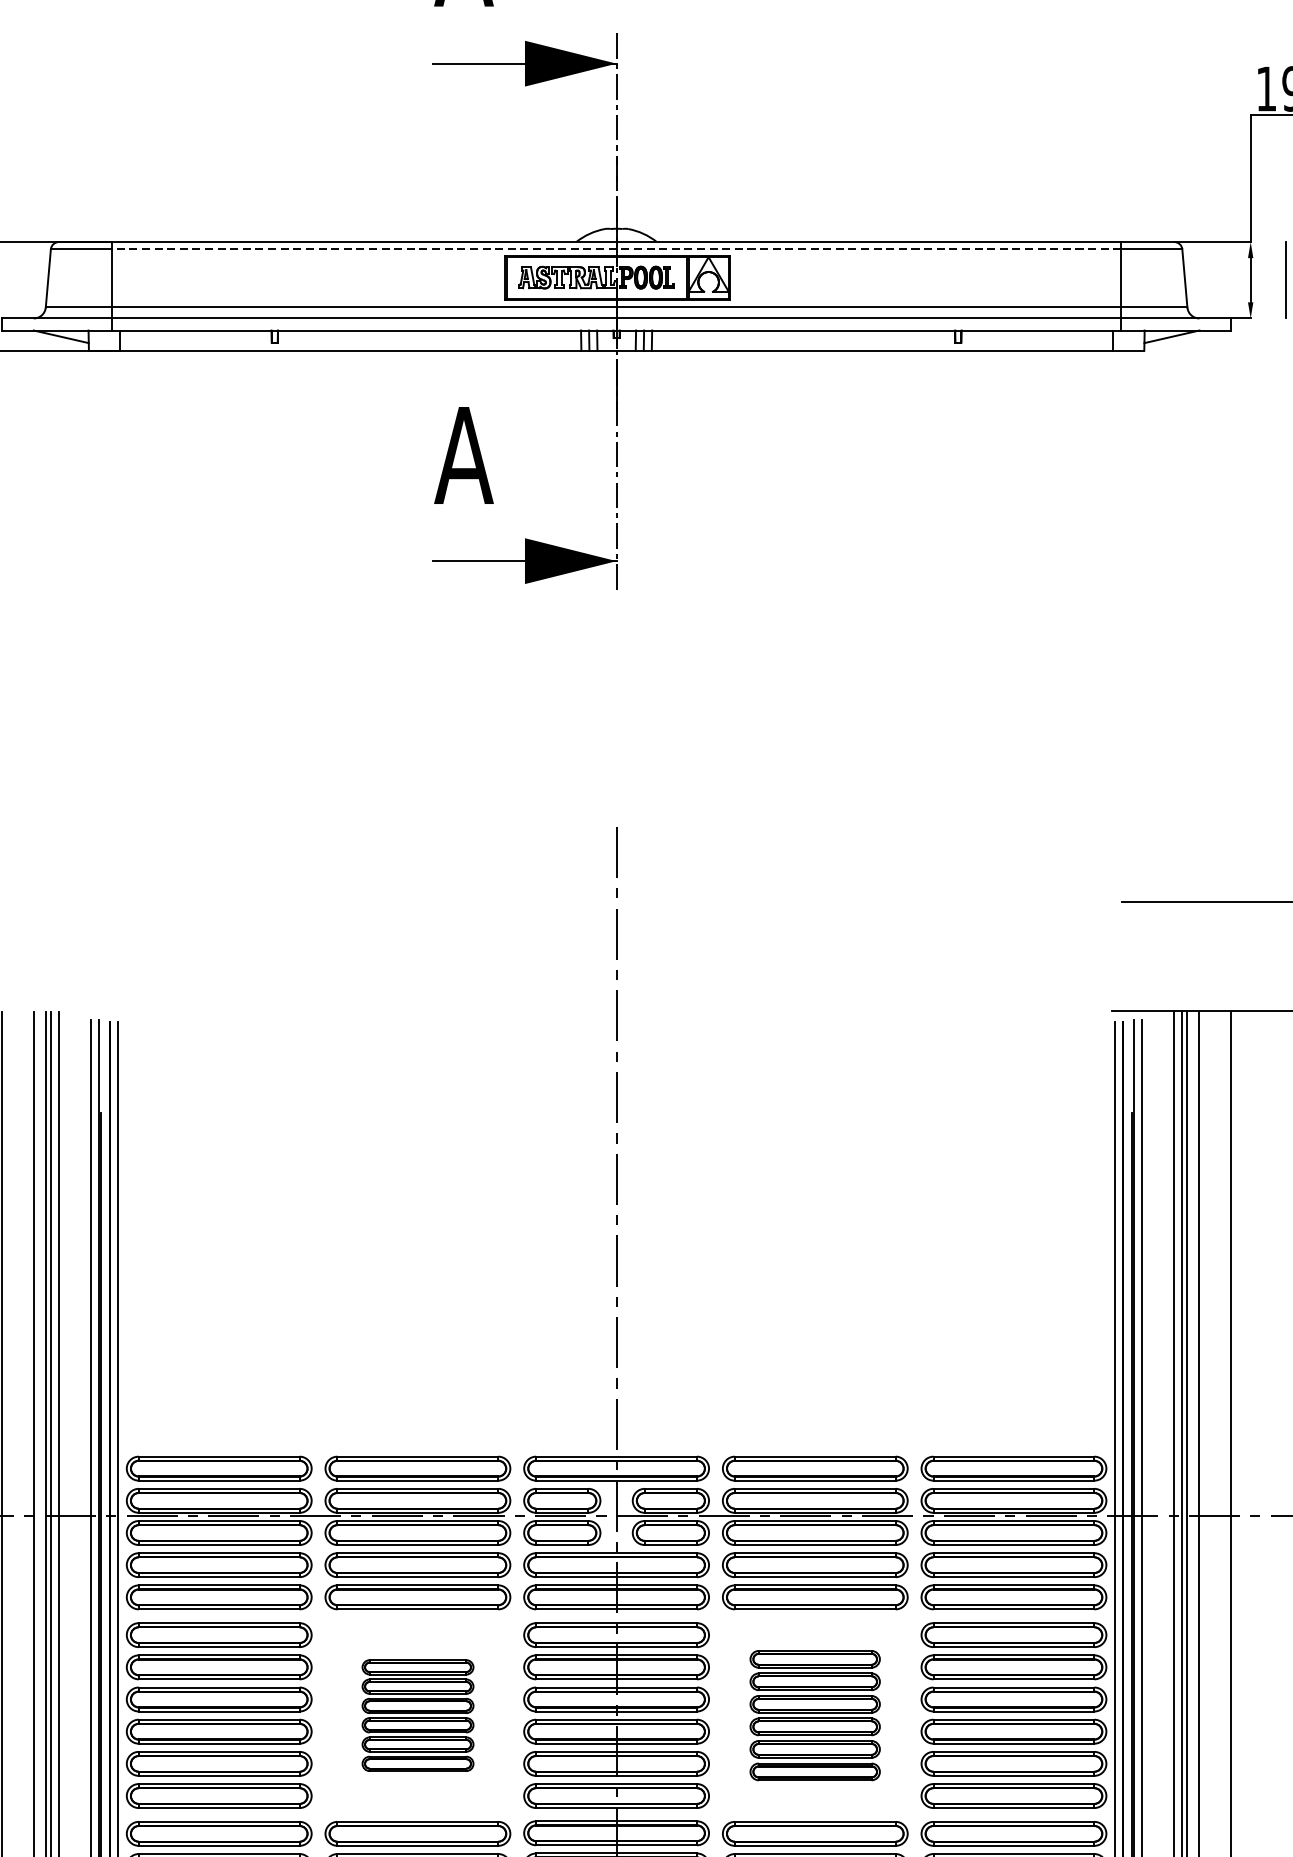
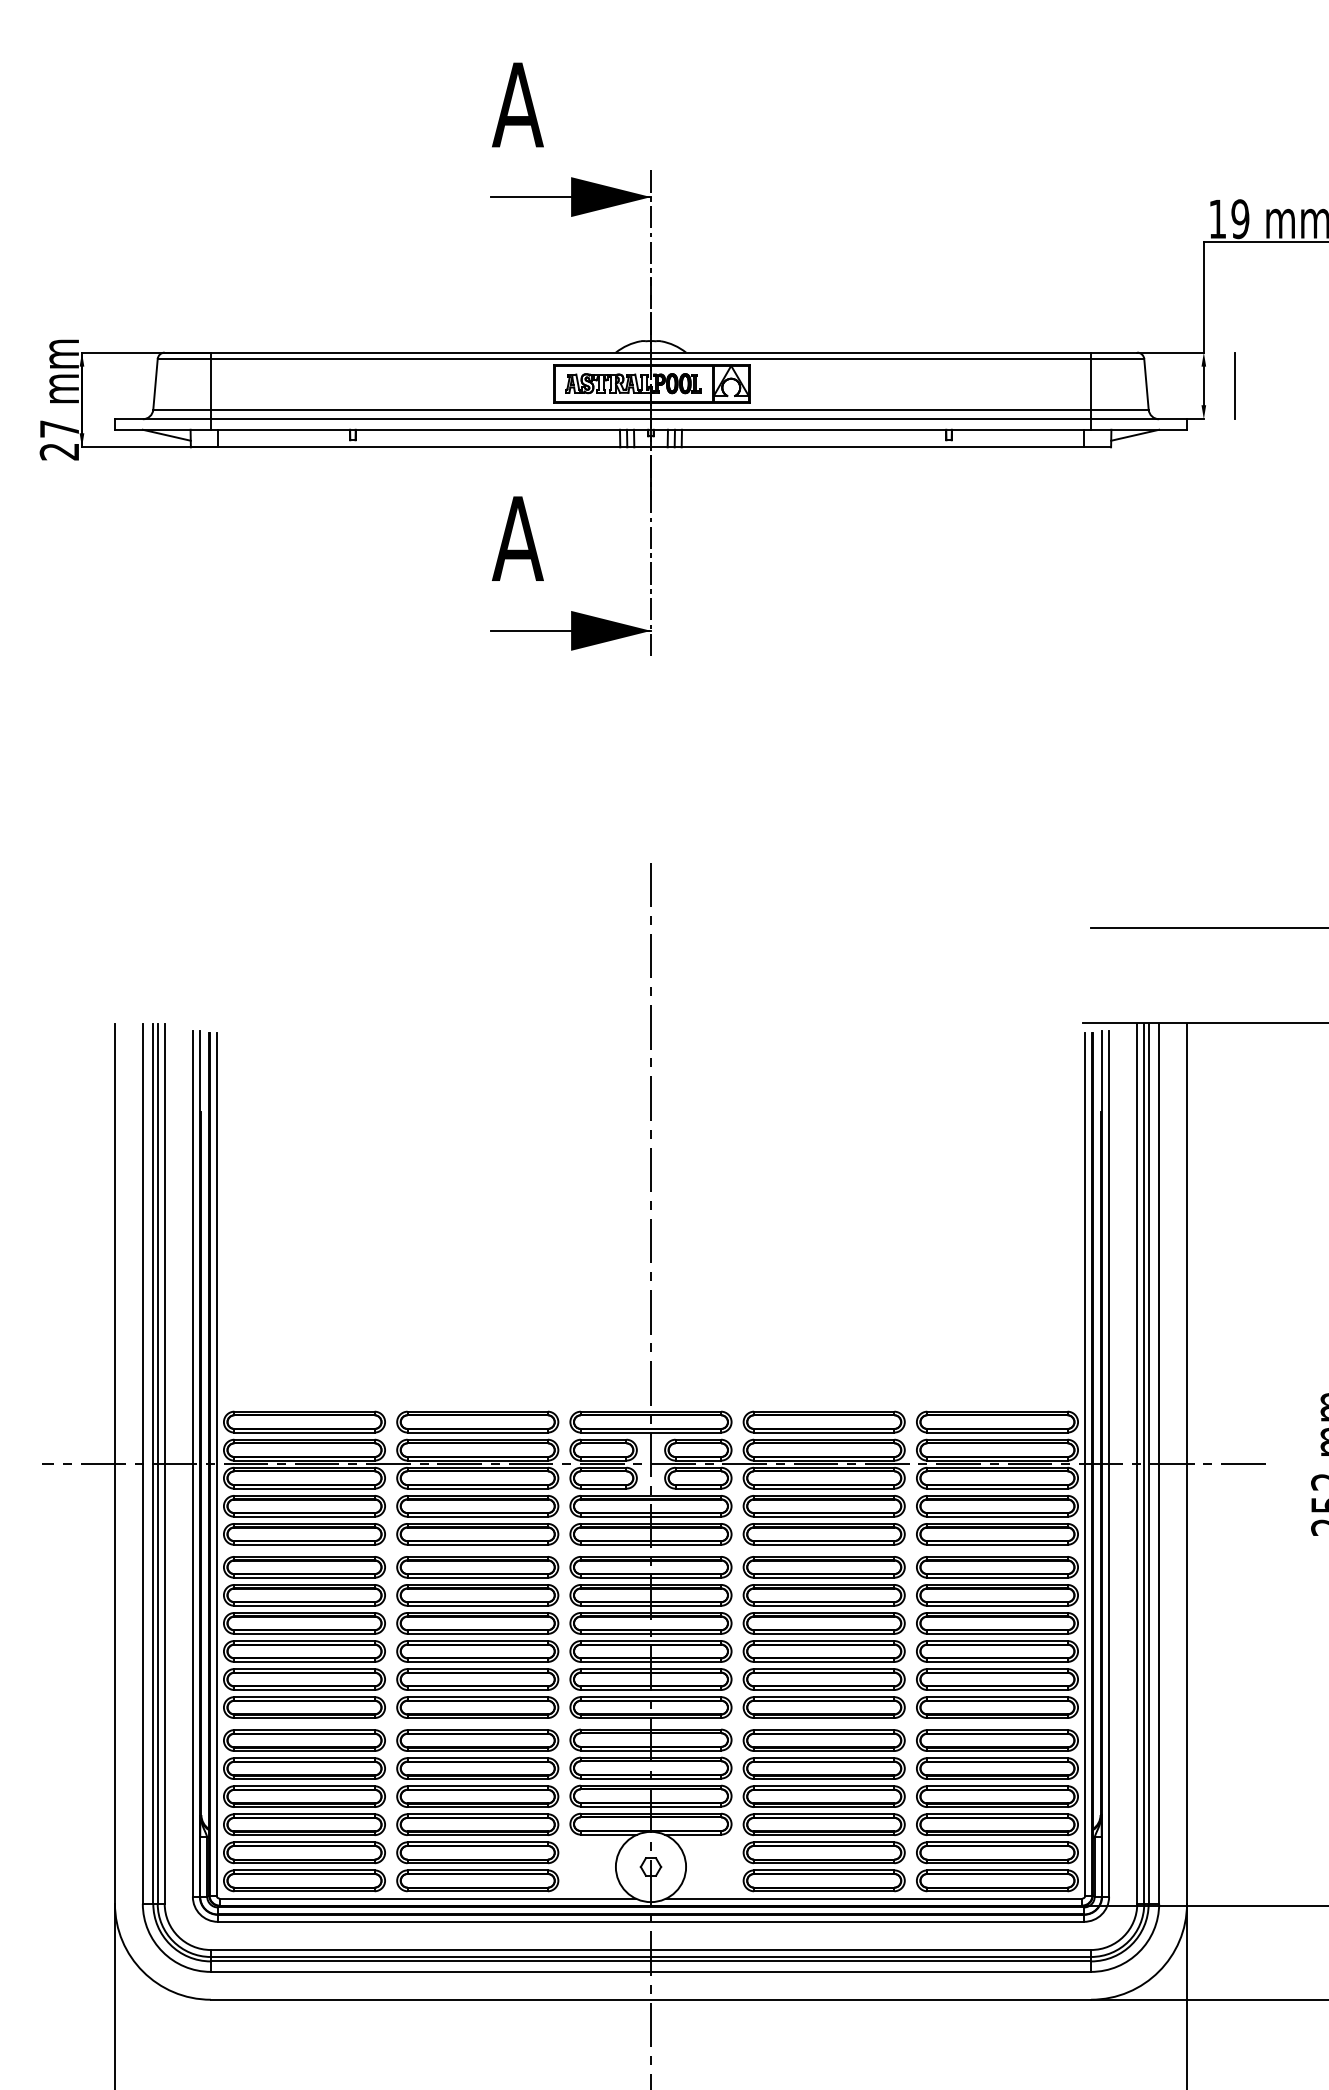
line: (616, 249) -> (650, 359), dashed -> solid
part: (417, 1715) -> (477, 1637), size x1.67
part: (814, 1715) -> (823, 1637), size x1.43

